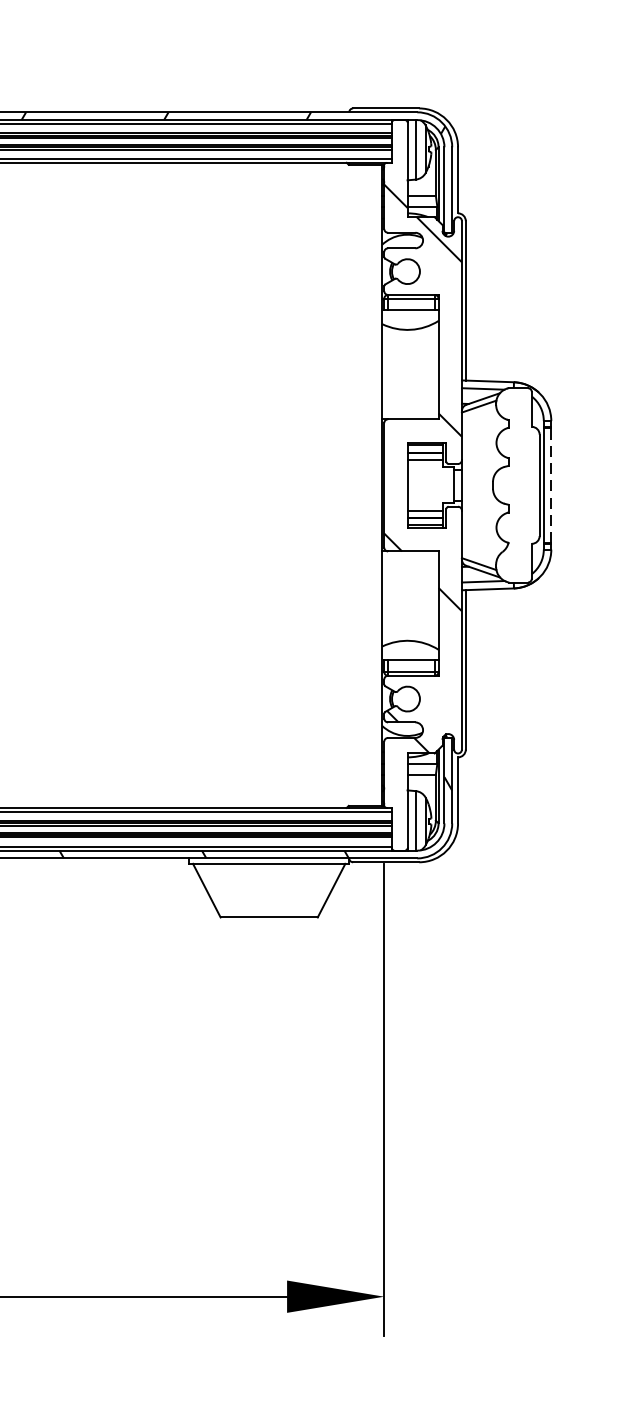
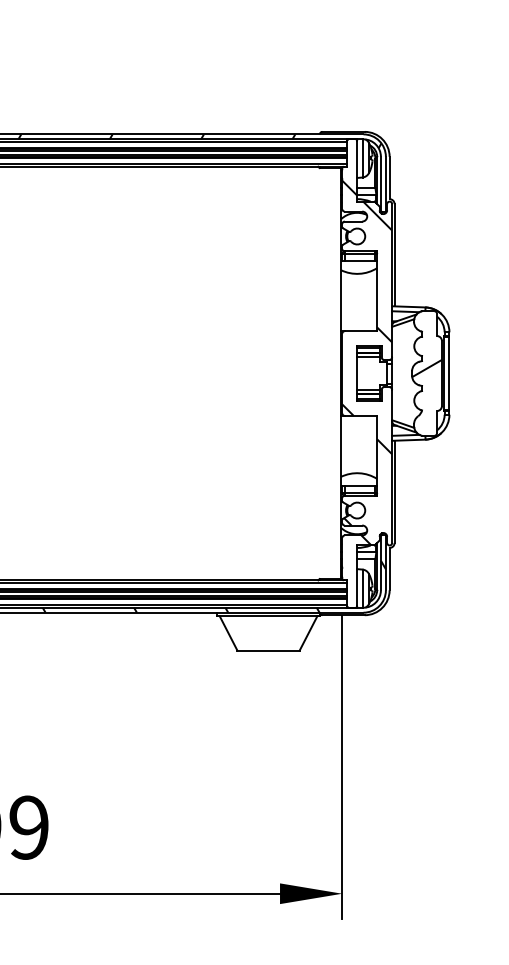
hatch: (515, 477) -> (426, 368), added
line: (551, 485) -> (449, 373), dashed -> solid

